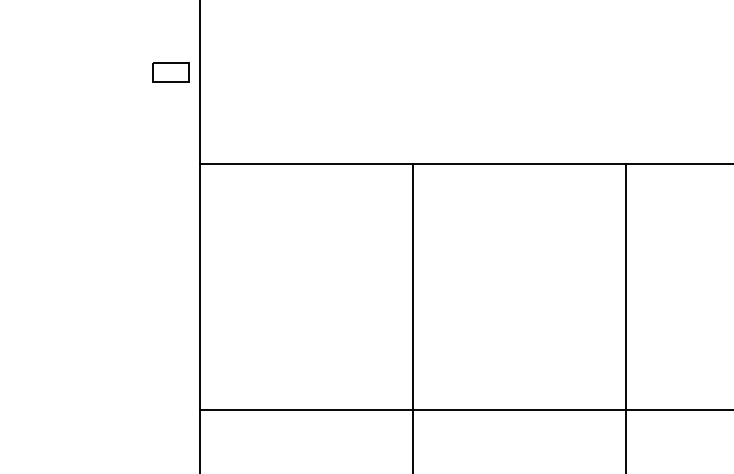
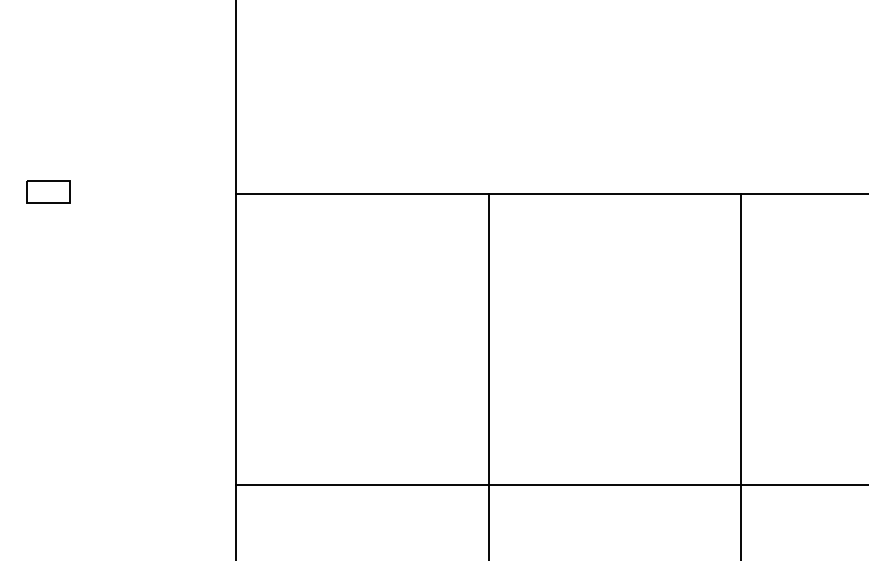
part: (170, 72) -> (47, 192), moved

